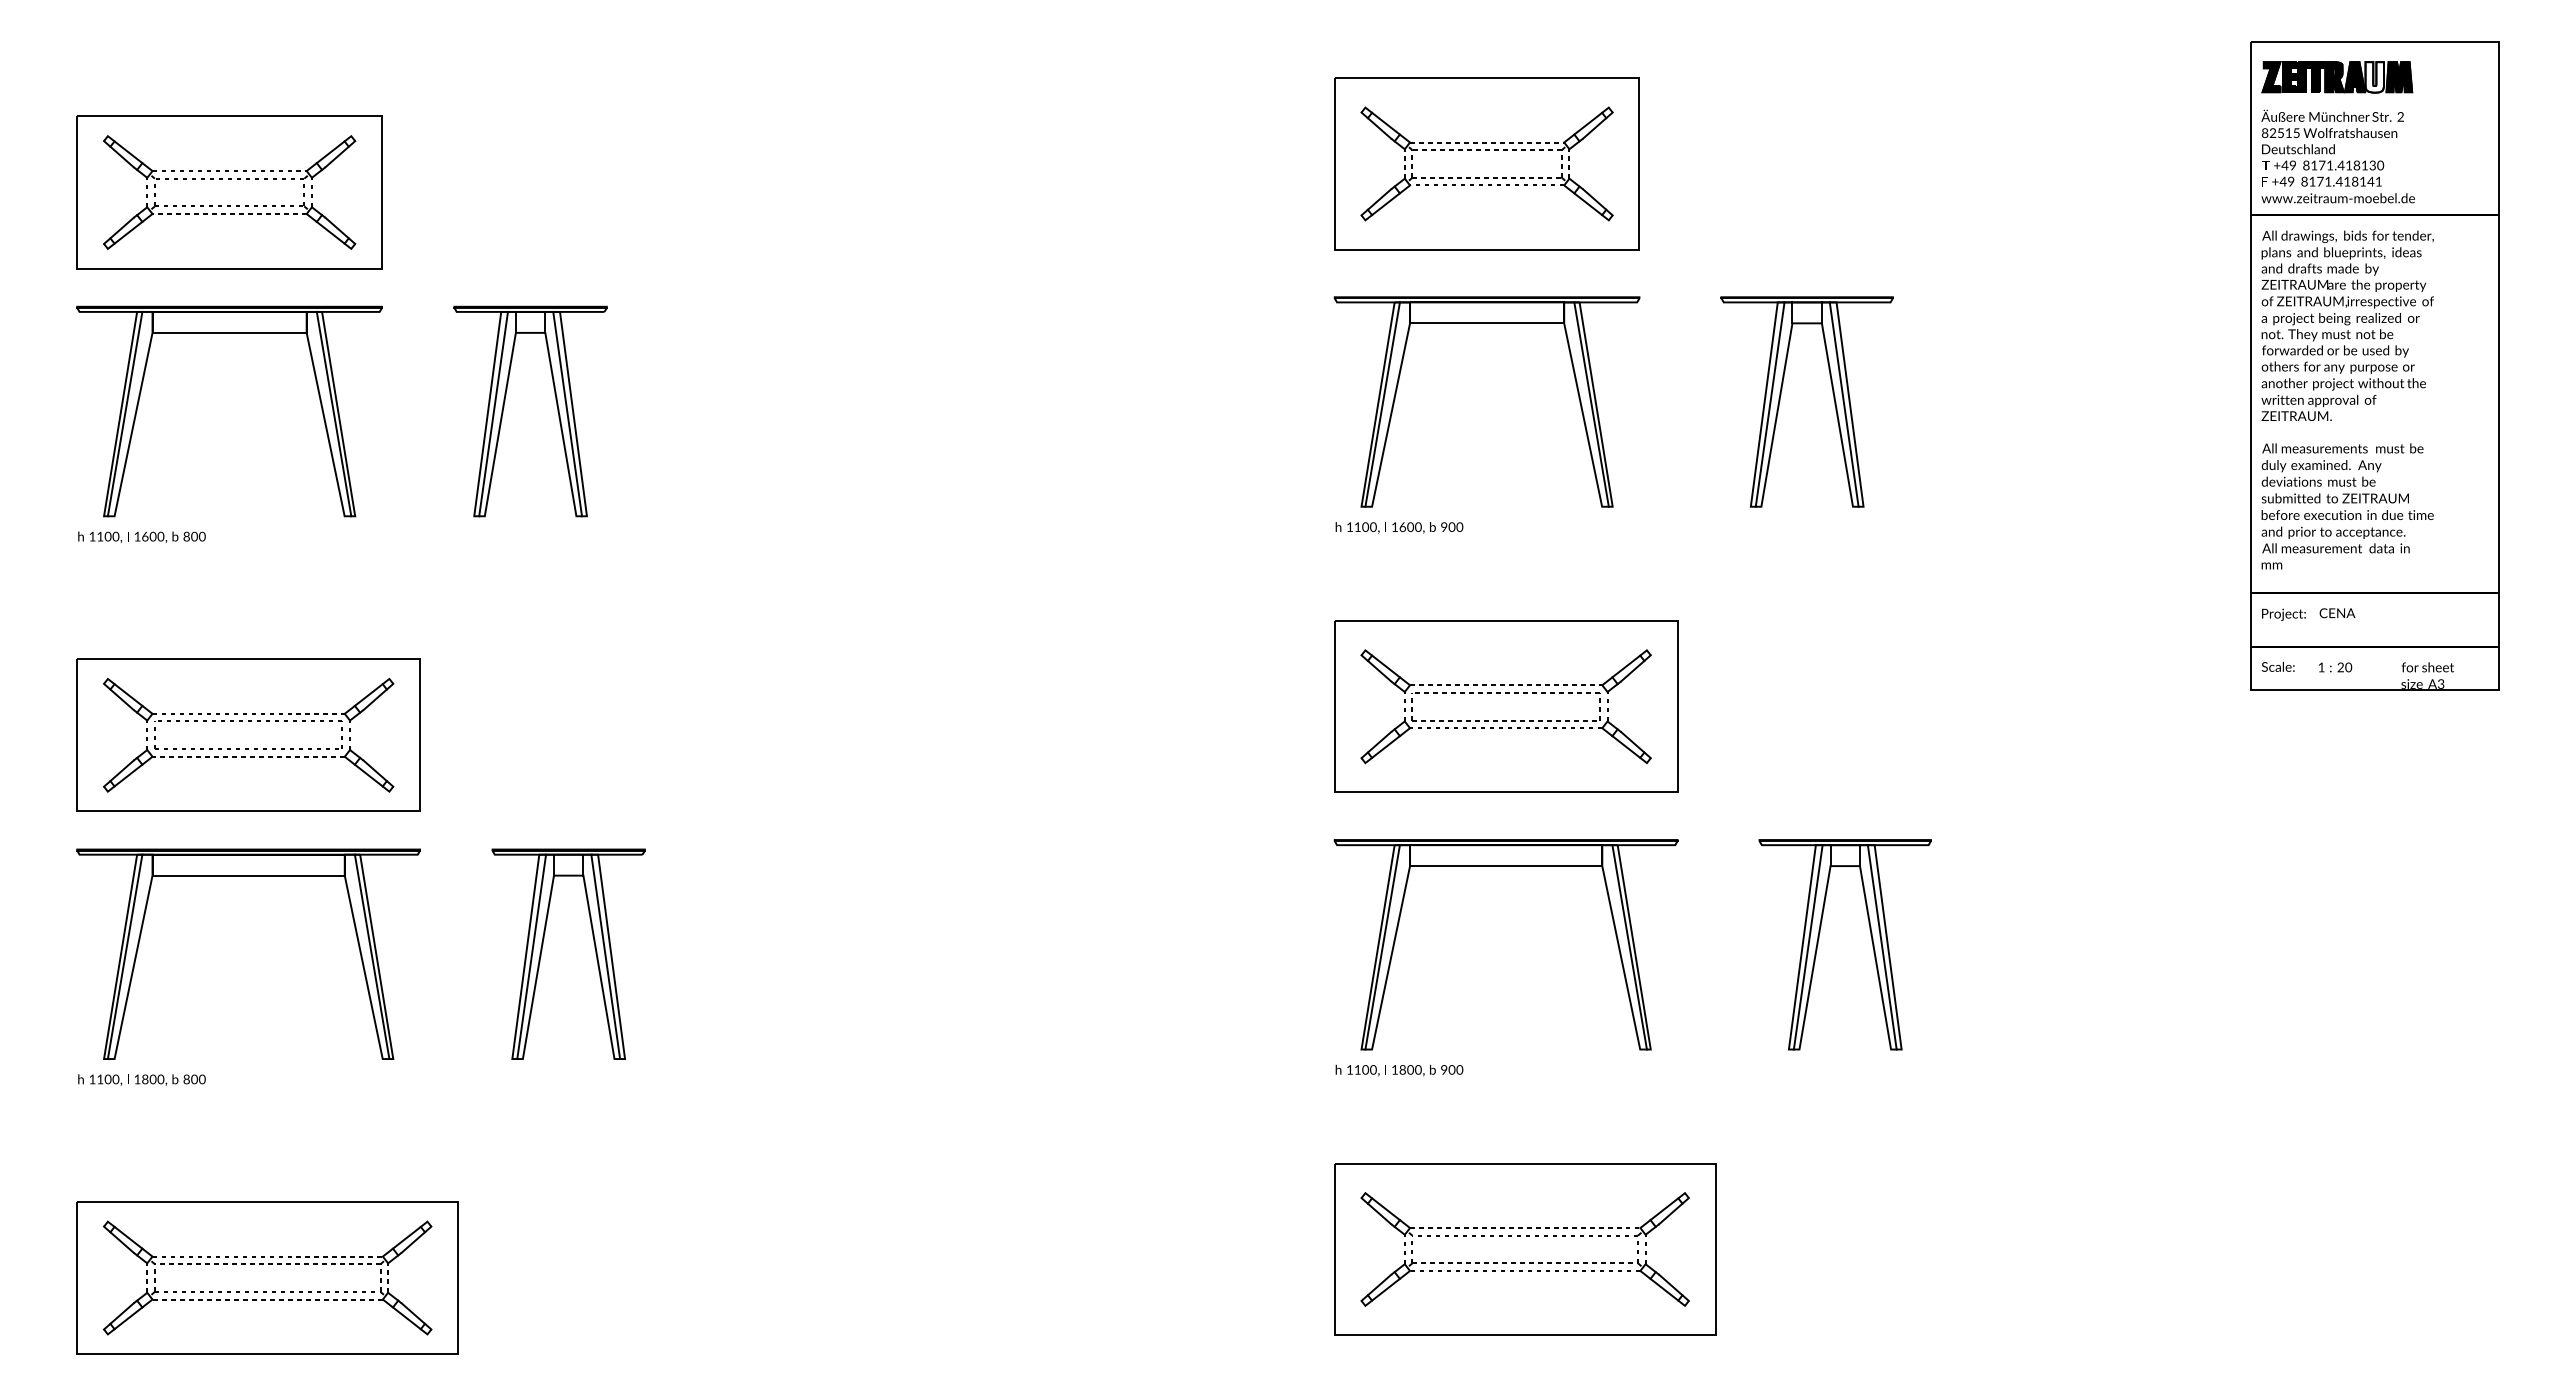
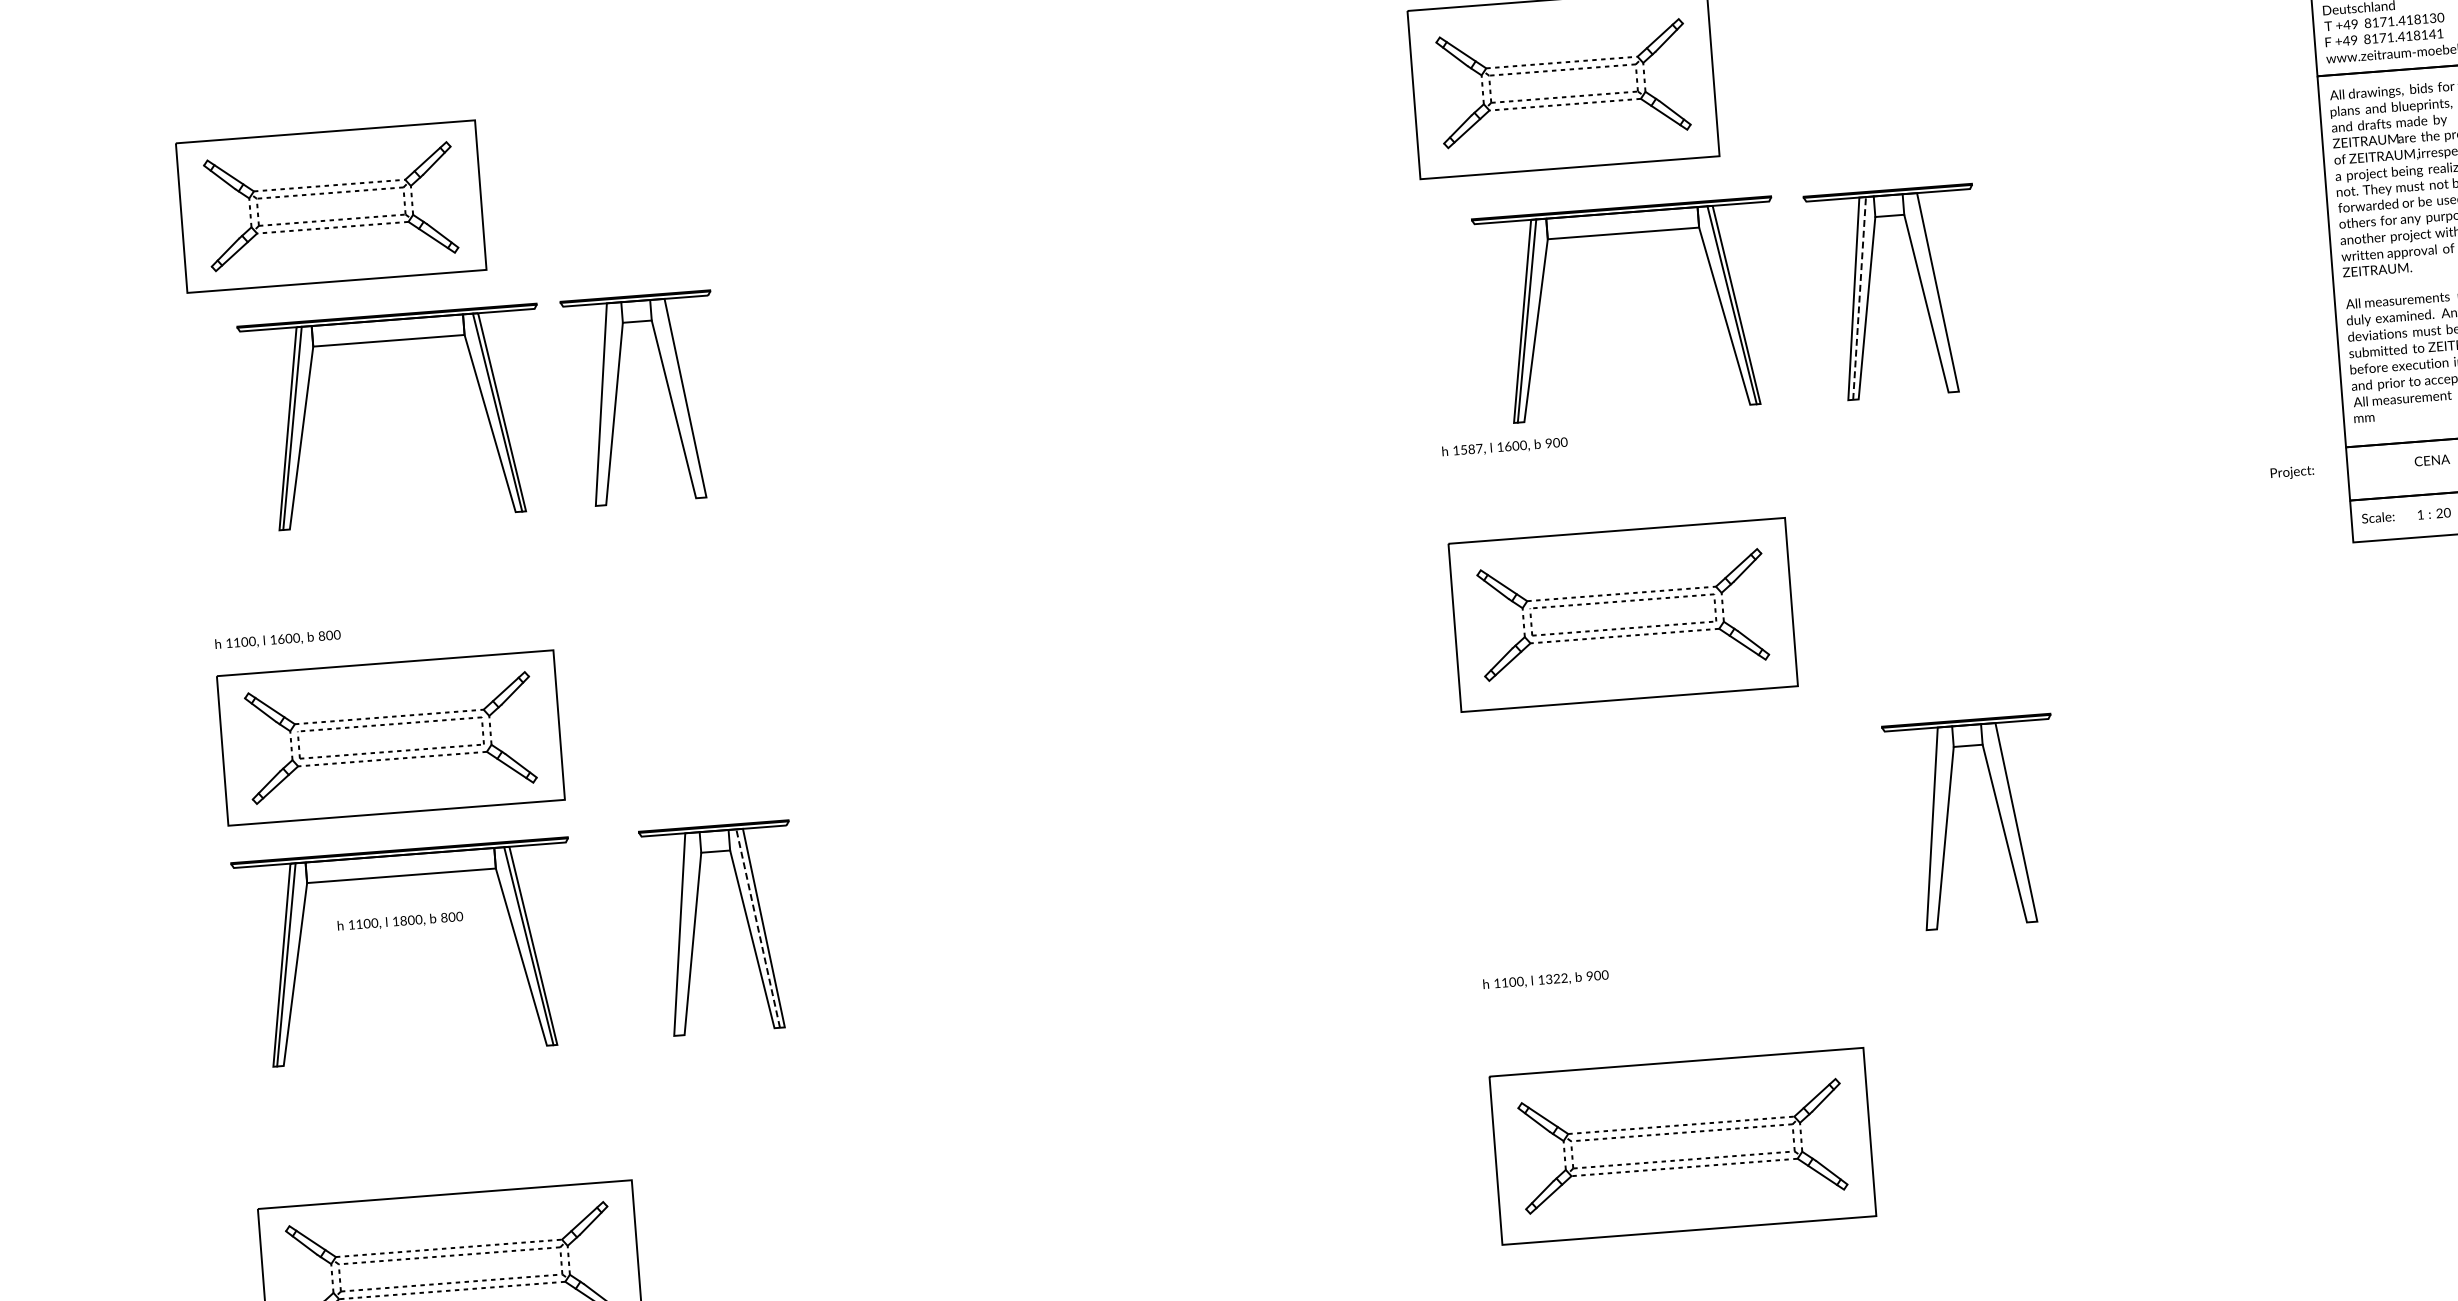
part: (1486, 323) -> (1622, 233), moved
part: (229, 333) -> (388, 341), moved
line: (1770, 404) -> (1859, 298), solid -> dashed
line: (1843, 404) -> (1931, 292), removed
line: (493, 413) -> (606, 403), removed
line: (567, 413) -> (679, 398), removed
text: (1365, 526) -> (1471, 448), 1100, -> 1587,
text: (141, 536) -> (277, 639), moved
text: (2283, 614) -> (2292, 472), moved
part: (1505, 866) -> (1634, 771), removed
line: (1807, 947) -> (1937, 828), removed
line: (1881, 947) -> (2009, 823), removed
line: (531, 956) -> (685, 933), removed
line: (605, 956) -> (757, 928), solid -> dashed
text: (1410, 1069) -> (1556, 978), 1800, -> 1322,
text: (141, 1079) -> (399, 921), moved

